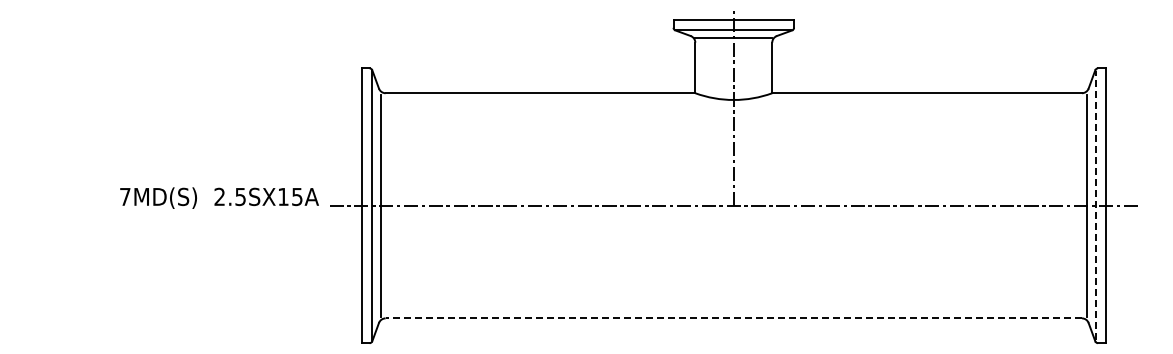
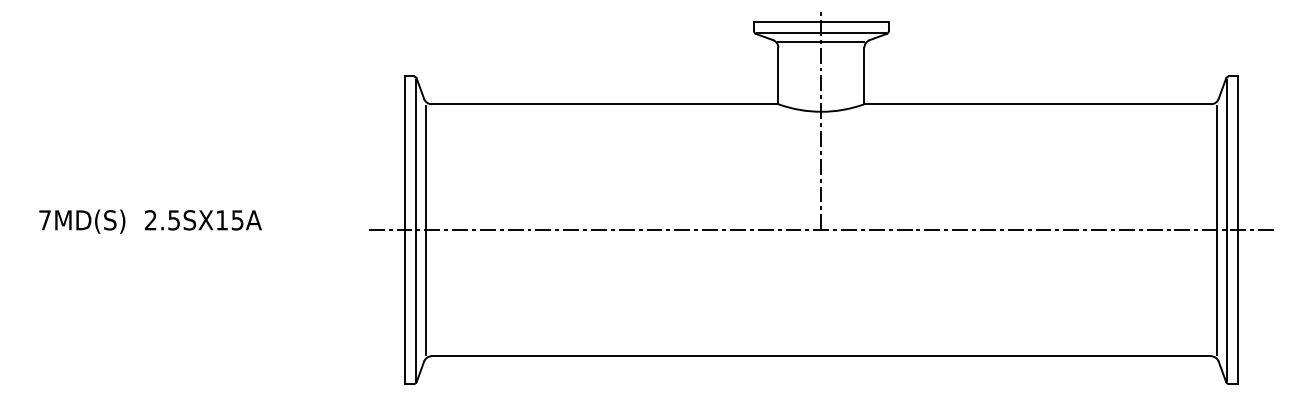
text: (219, 197) -> (150, 220), moved
line: (1095, 205) -> (1226, 229), dashed -> solid
line: (733, 318) -> (821, 356), dashed -> solid

